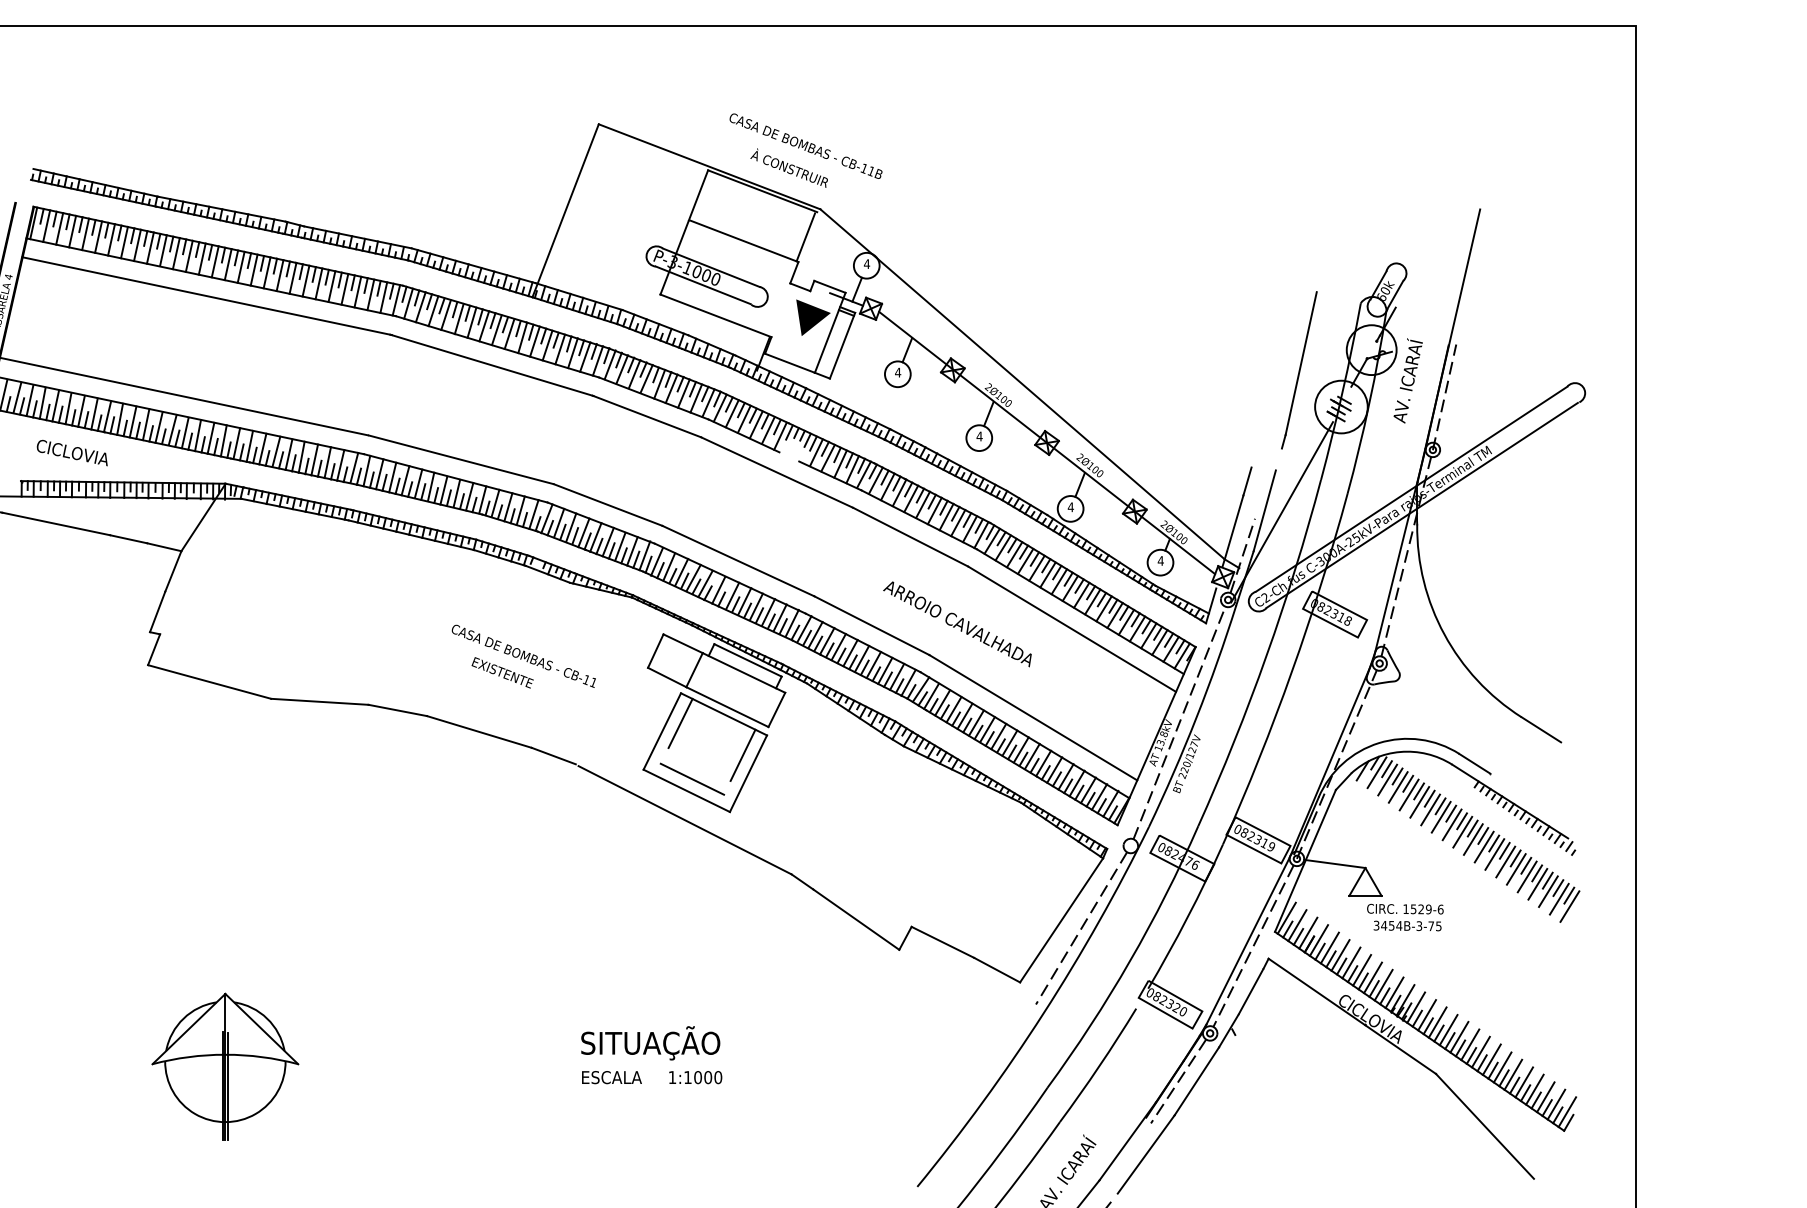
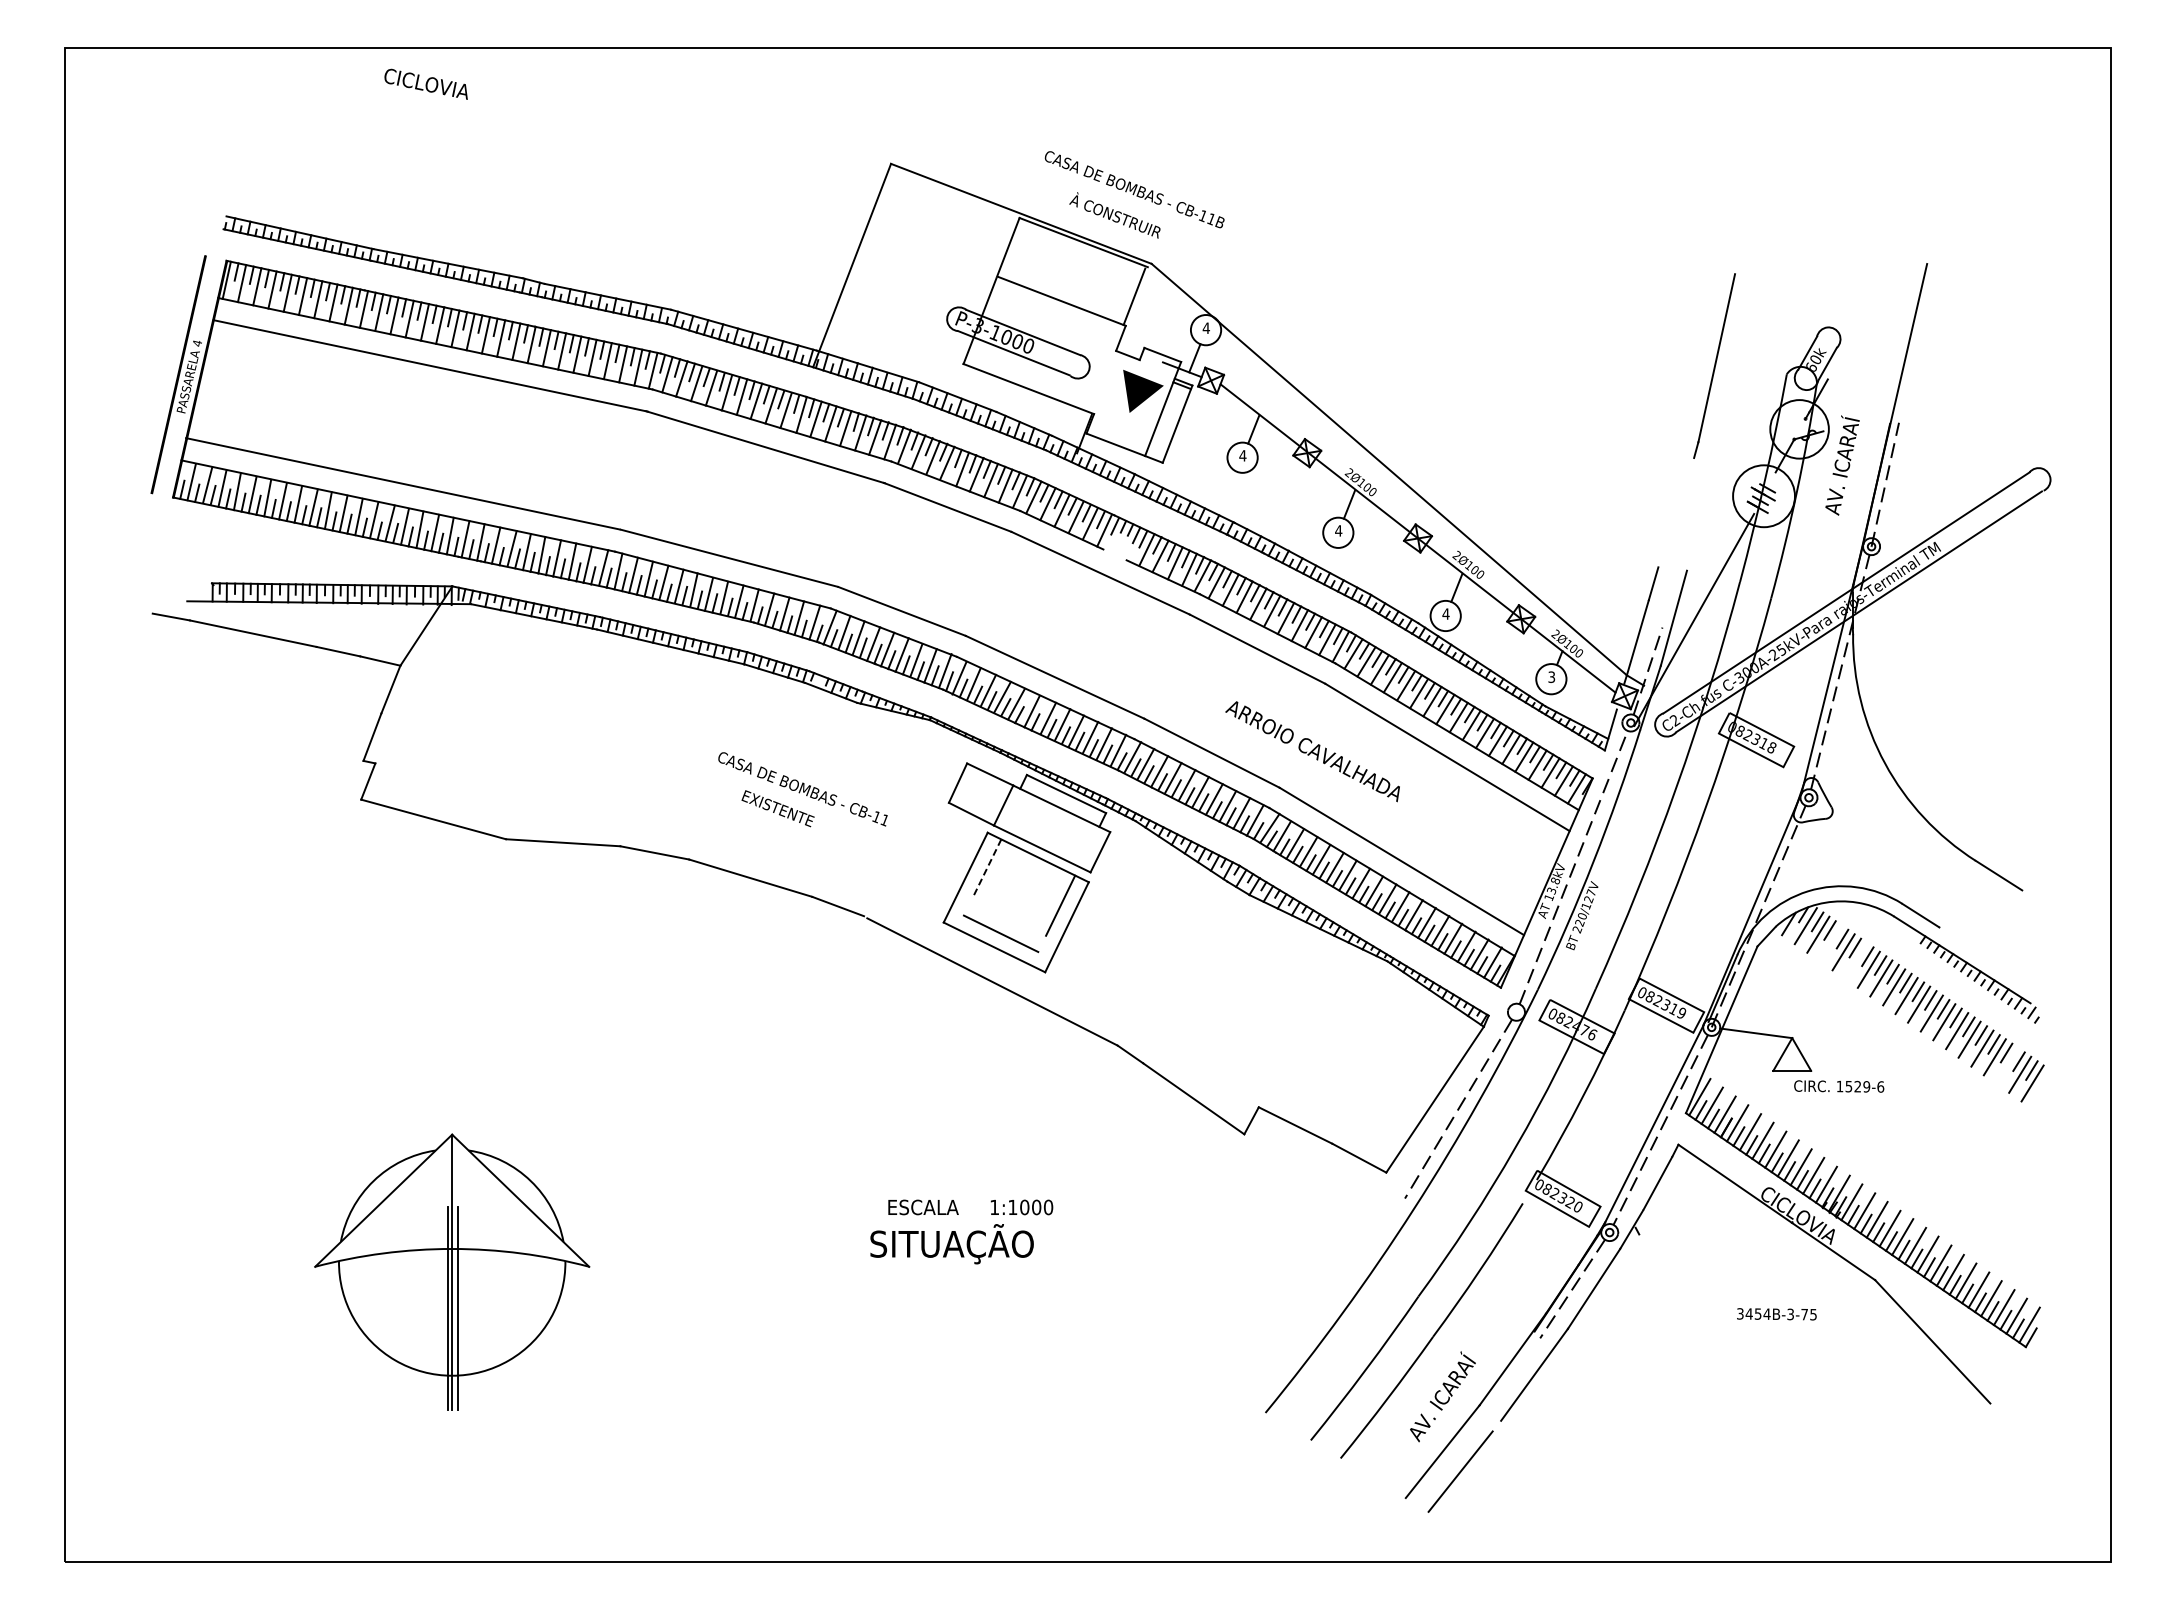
line: (1299, 369) -> (1714, 365), moved
text: (71, 452) -> (425, 83), moved
text: (1160, 560) -> (1551, 676), 4 -> 3
line: (680, 723) -> (987, 868), solid -> dashed
line: (1397, 787) -> (1830, 943), removed
line: (1420, 801) -> (1856, 960), removed
line: (1548, 891) -> (2007, 1065), removed
text: (1407, 926) -> (1776, 1314), moved
part: (224, 1066) -> (451, 1271), size x1.6
text: (651, 1077) -> (970, 1207), moved

